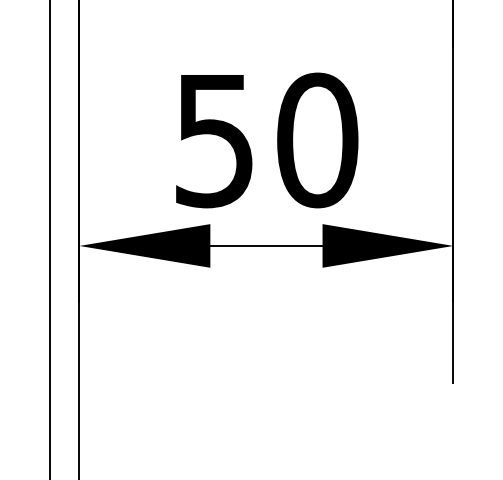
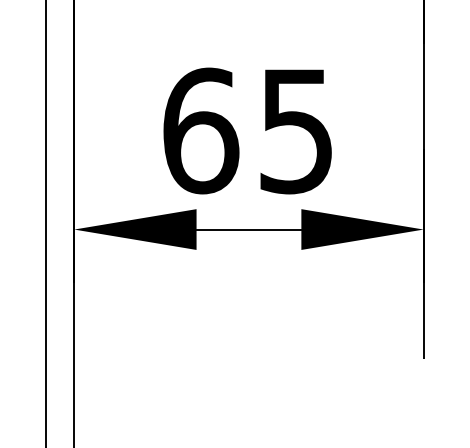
text: (266, 140) -> (249, 131), 50 -> 65

